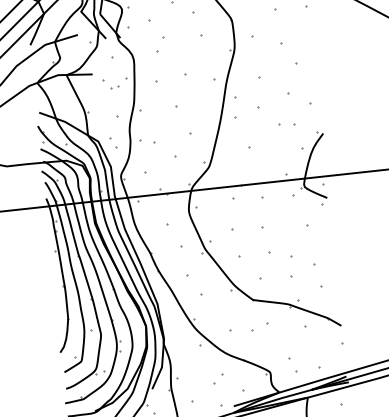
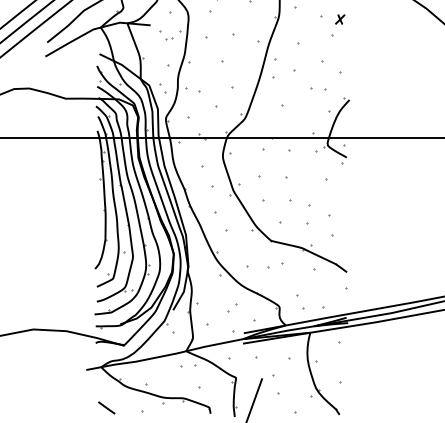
part: (303, 44) -> (340, 19), added

